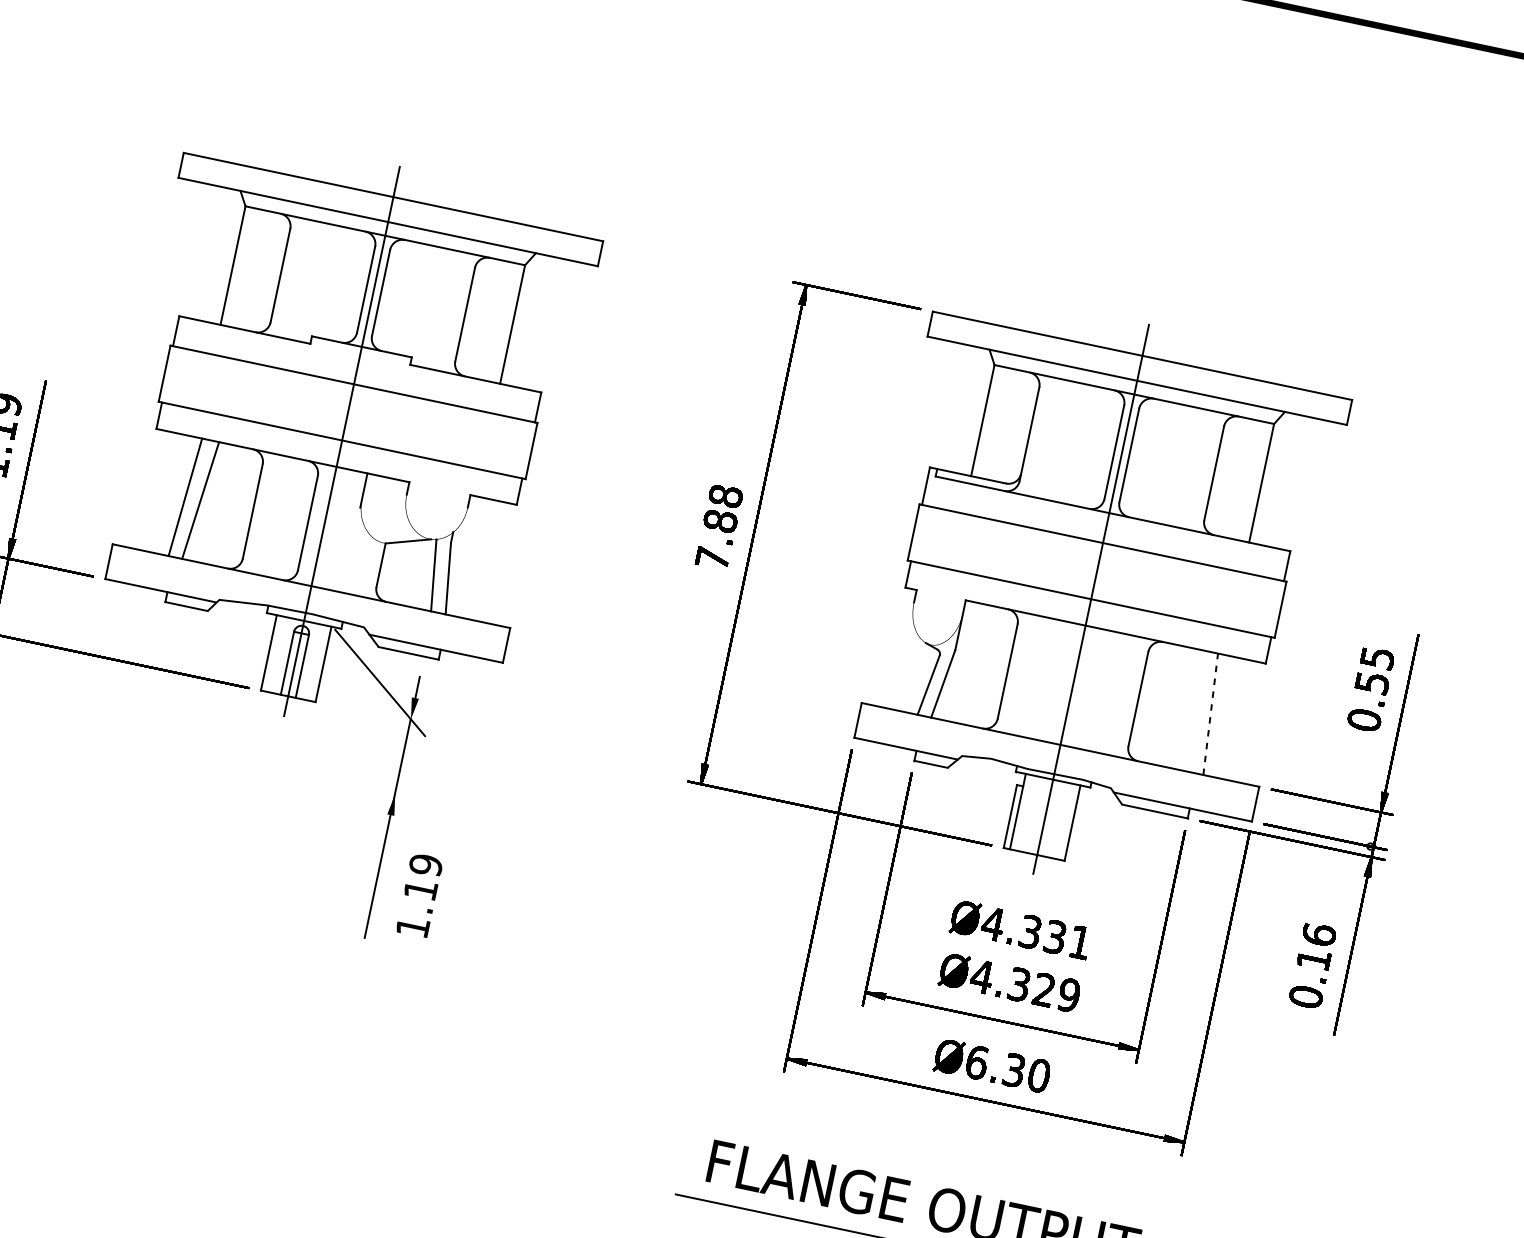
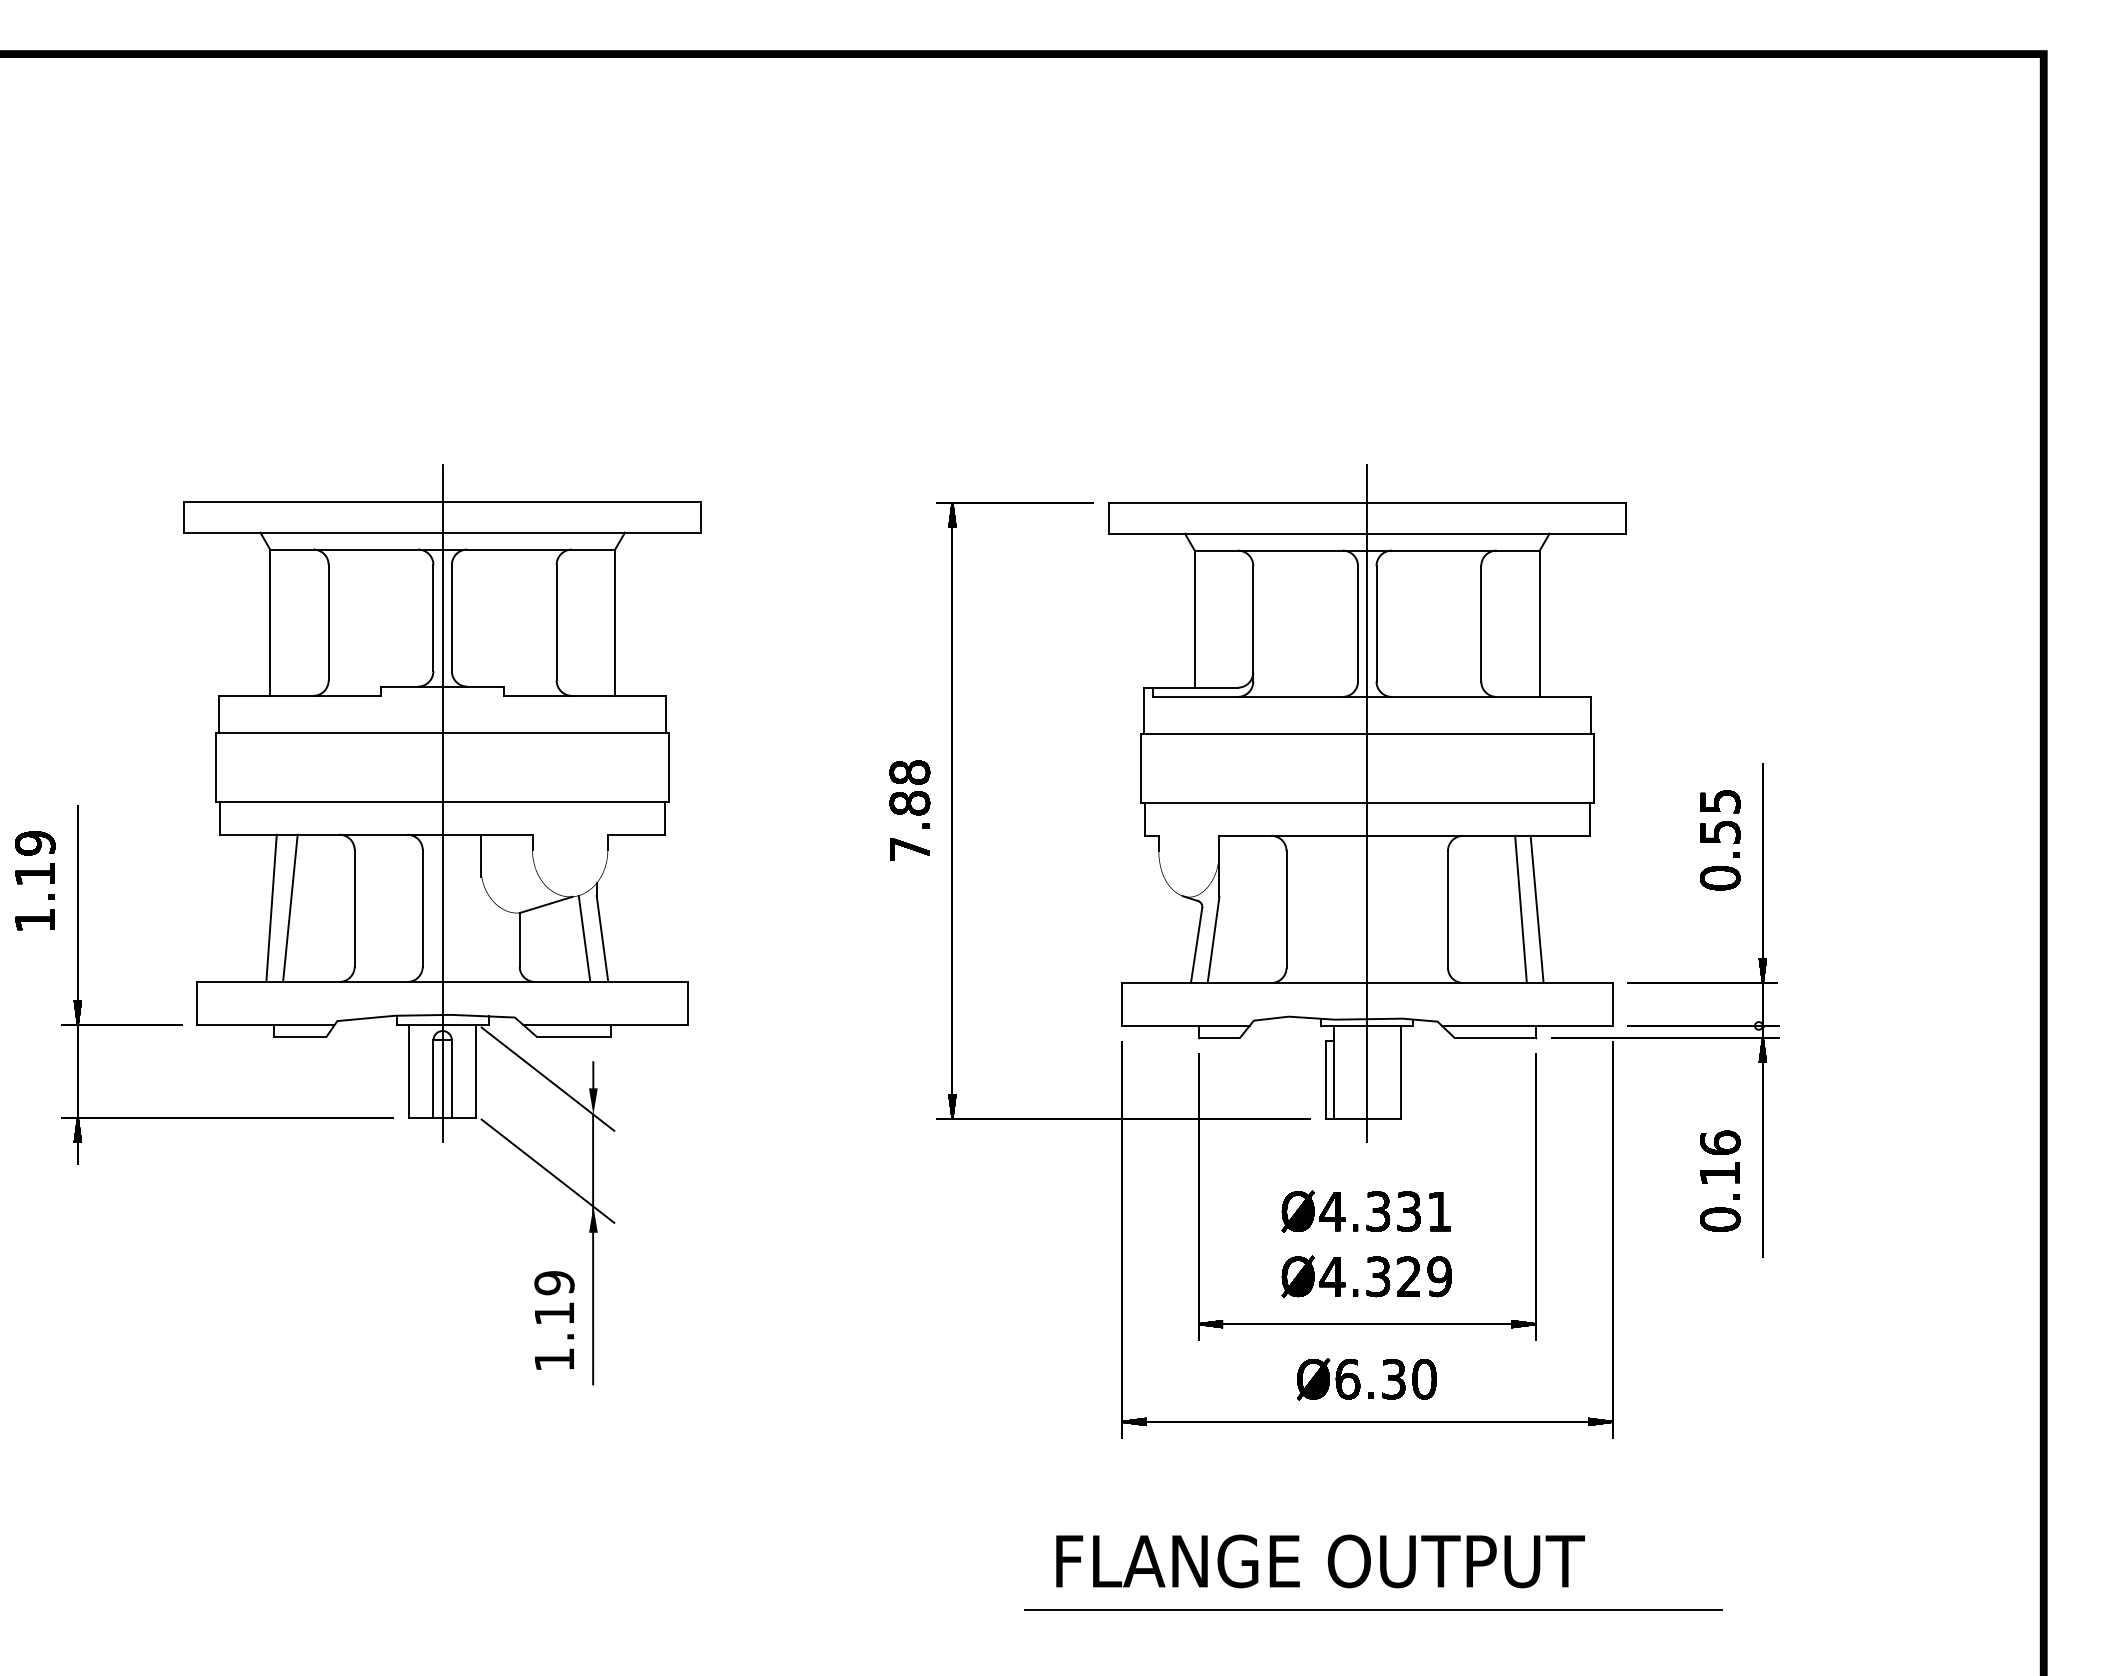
line: (1197, 711) -> (1520, 909), added
line: (1210, 714) -> (1537, 909), dashed -> solid
line: (364, 756) -> (547, 1170), added
text: (419, 895) -> (554, 1320), moved

